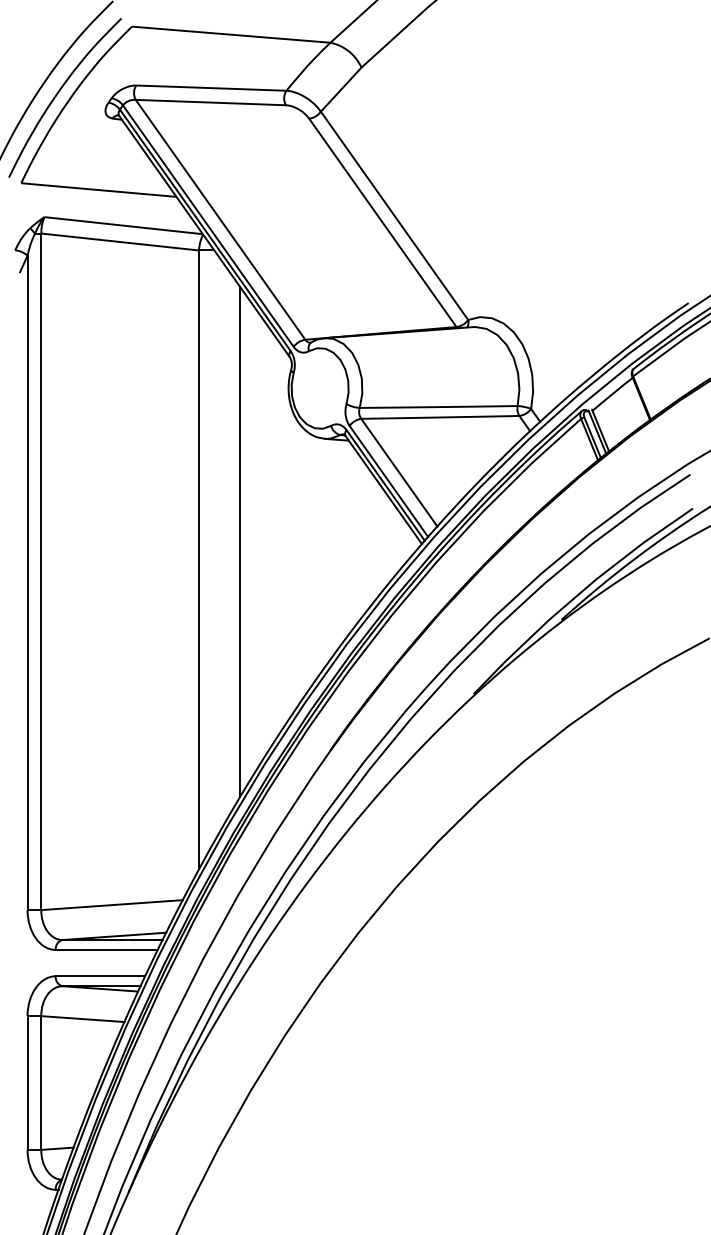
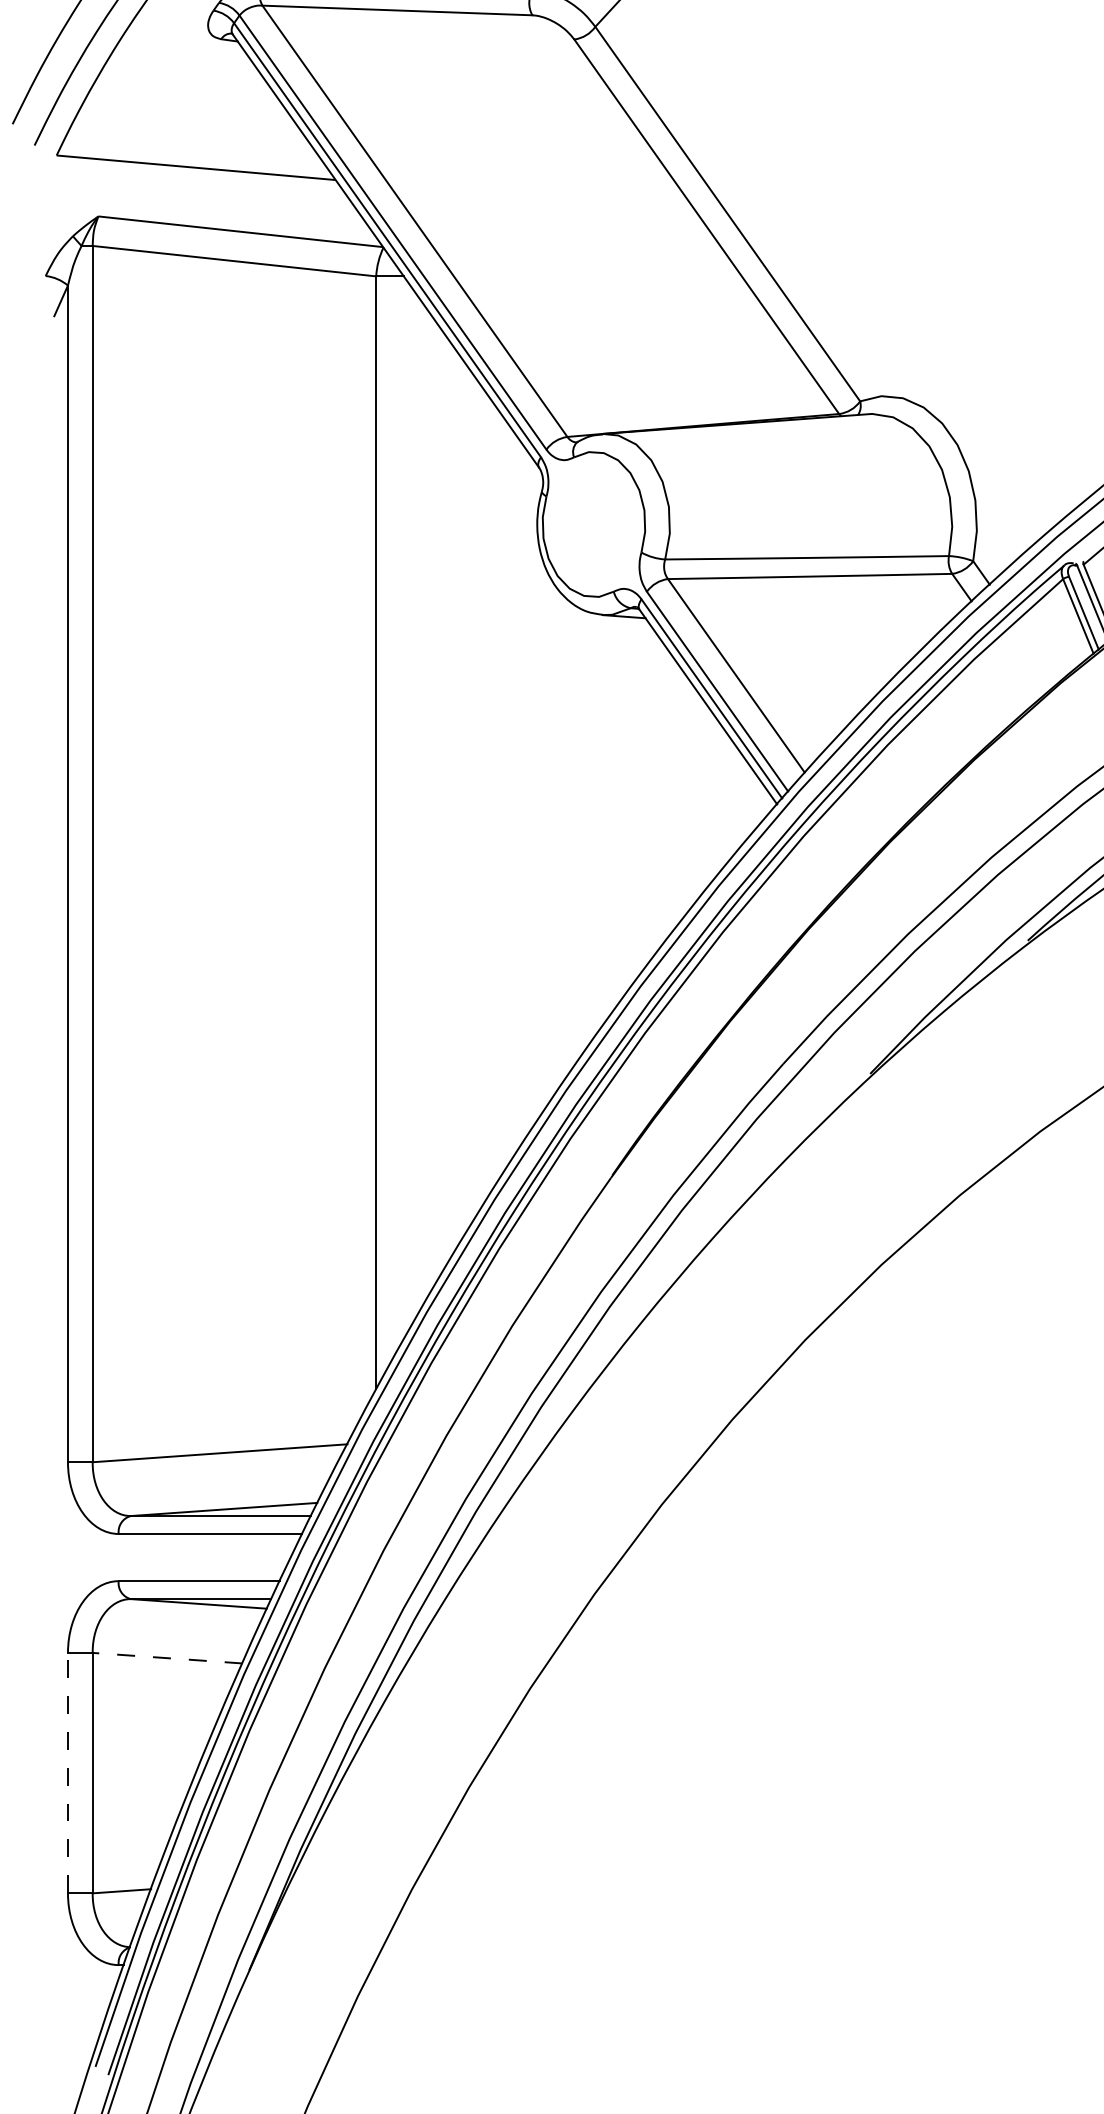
line: (240, 541) -> (450, 799), removed
line: (83, 1019) -> (168, 1658), solid -> dashed
line: (27, 1083) -> (67, 1773), solid -> dashed

